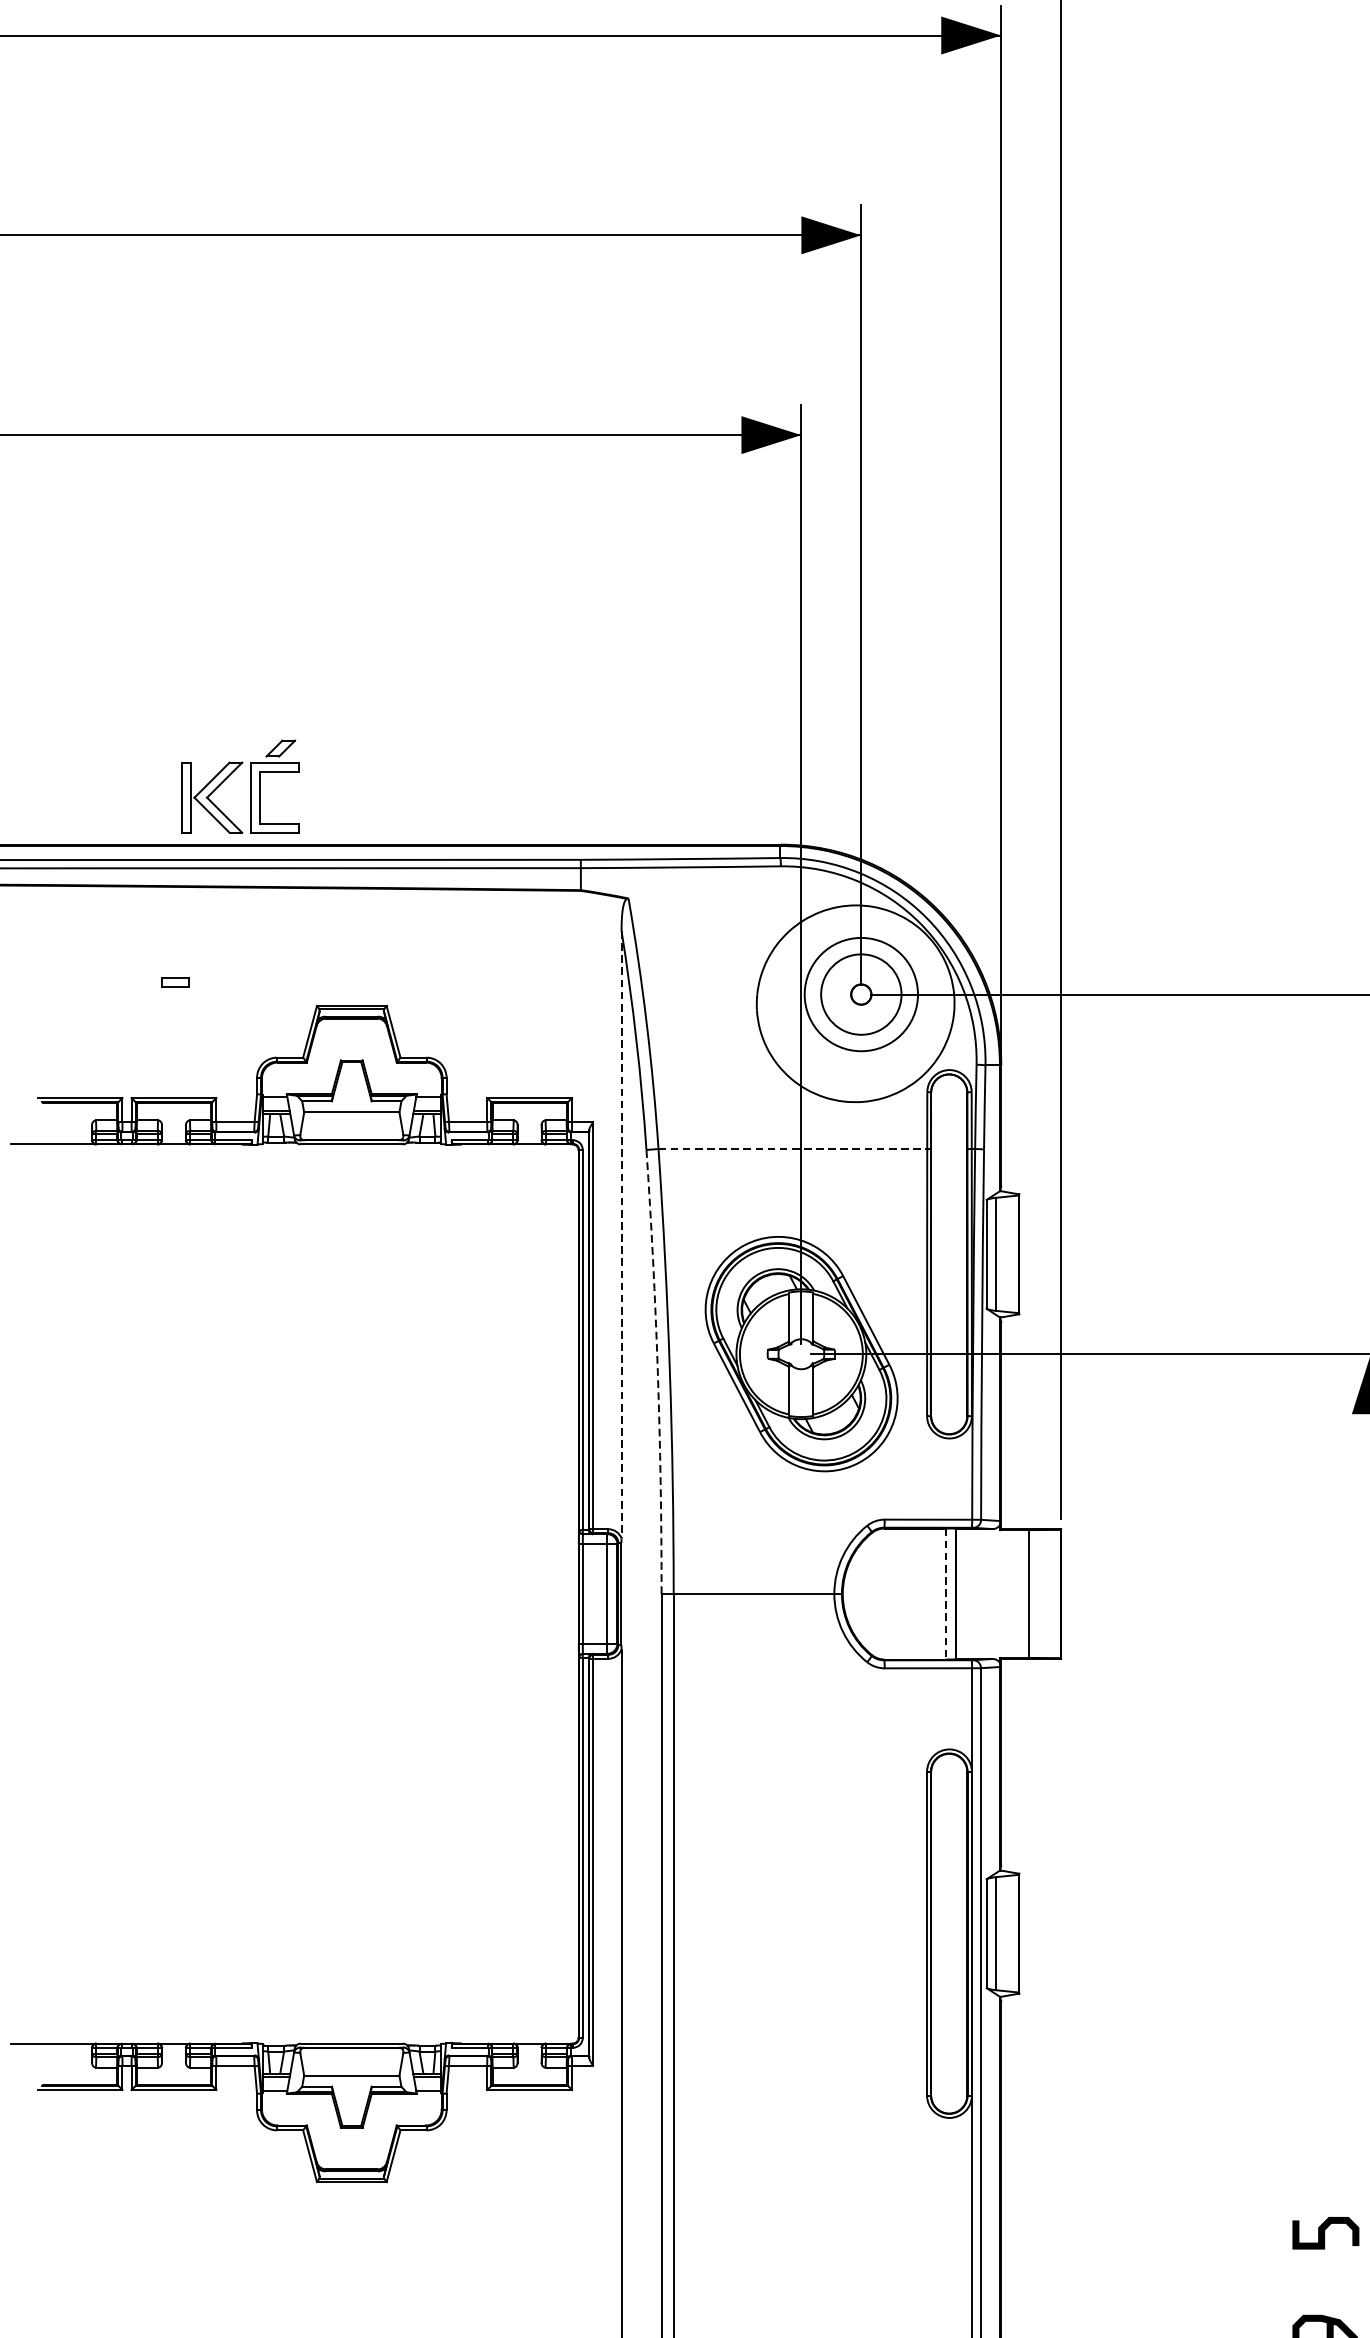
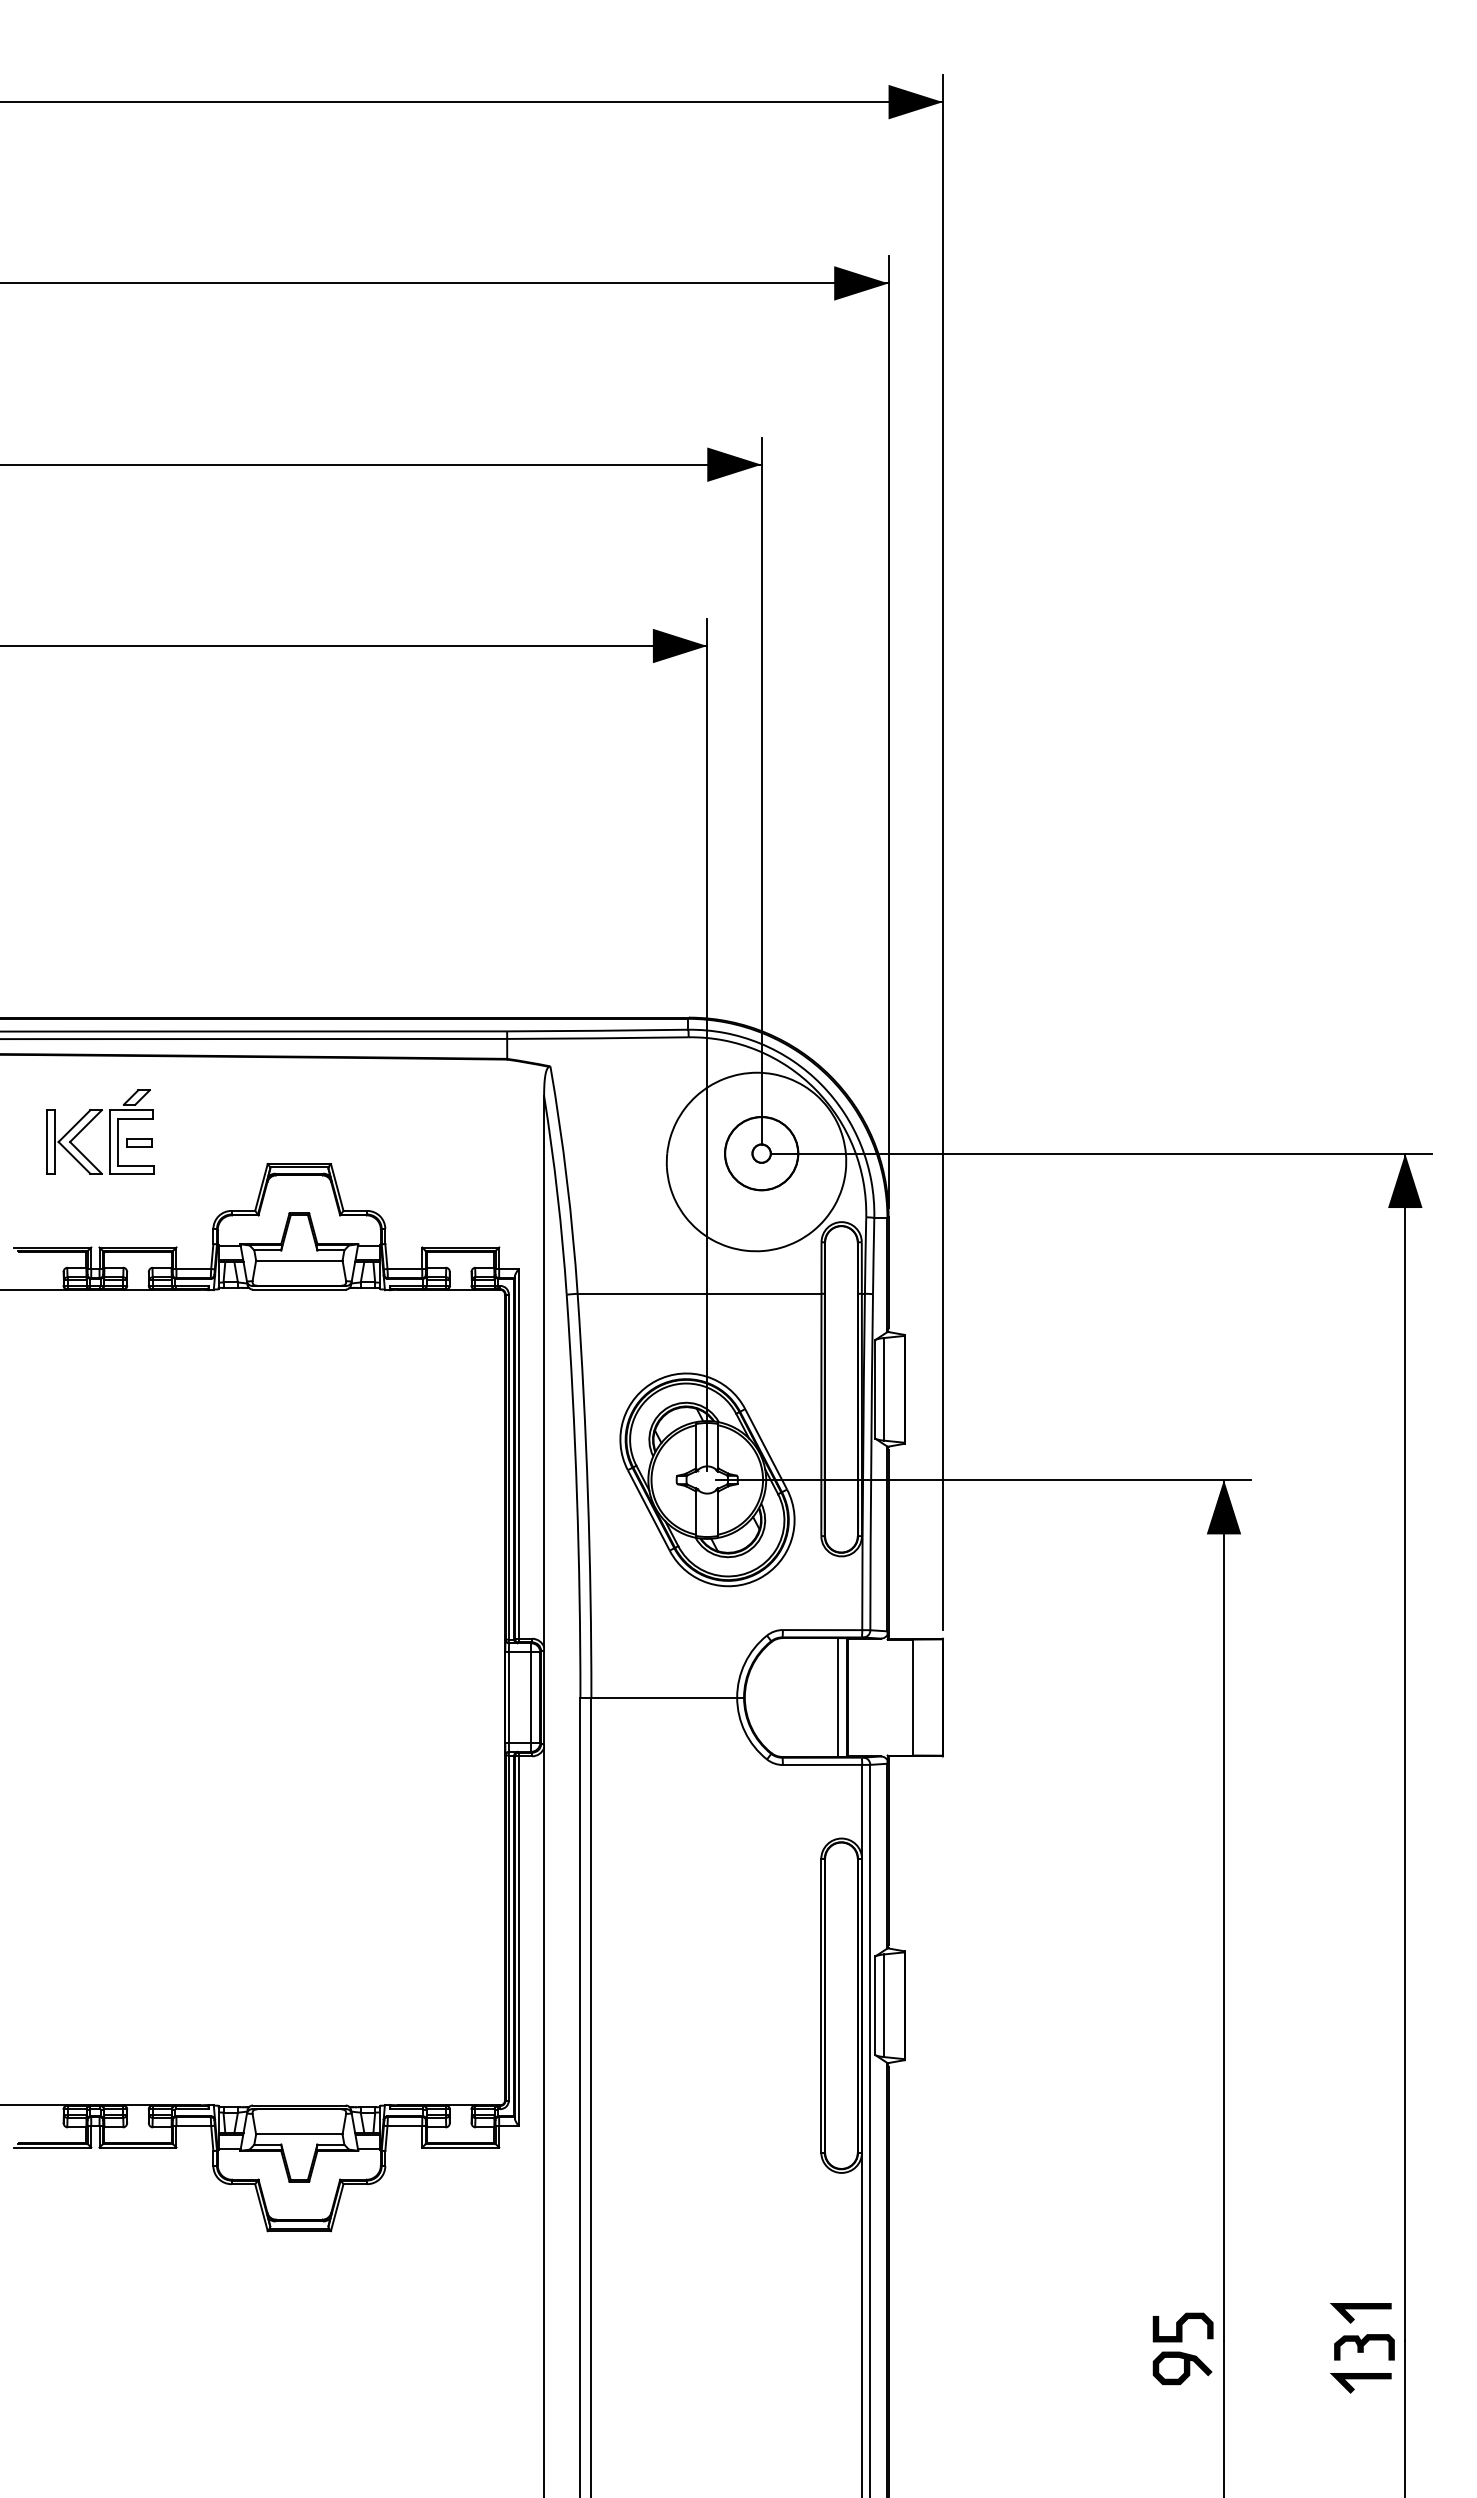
part: (250, 786) -> (109, 1131), moved
circle: (861, 994) -> (761, 1153), size x0.71
line: (792, 1148) -> (699, 1293), dashed -> solid
line: (621, 1234) -> (544, 1371), dashed -> solid
arc: (658, 1372) -> (577, 1496), dashed -> solid
line: (946, 1595) -> (838, 1698), dashed -> solid
curve: (1325, 2233) -> (1182, 2327), moved

